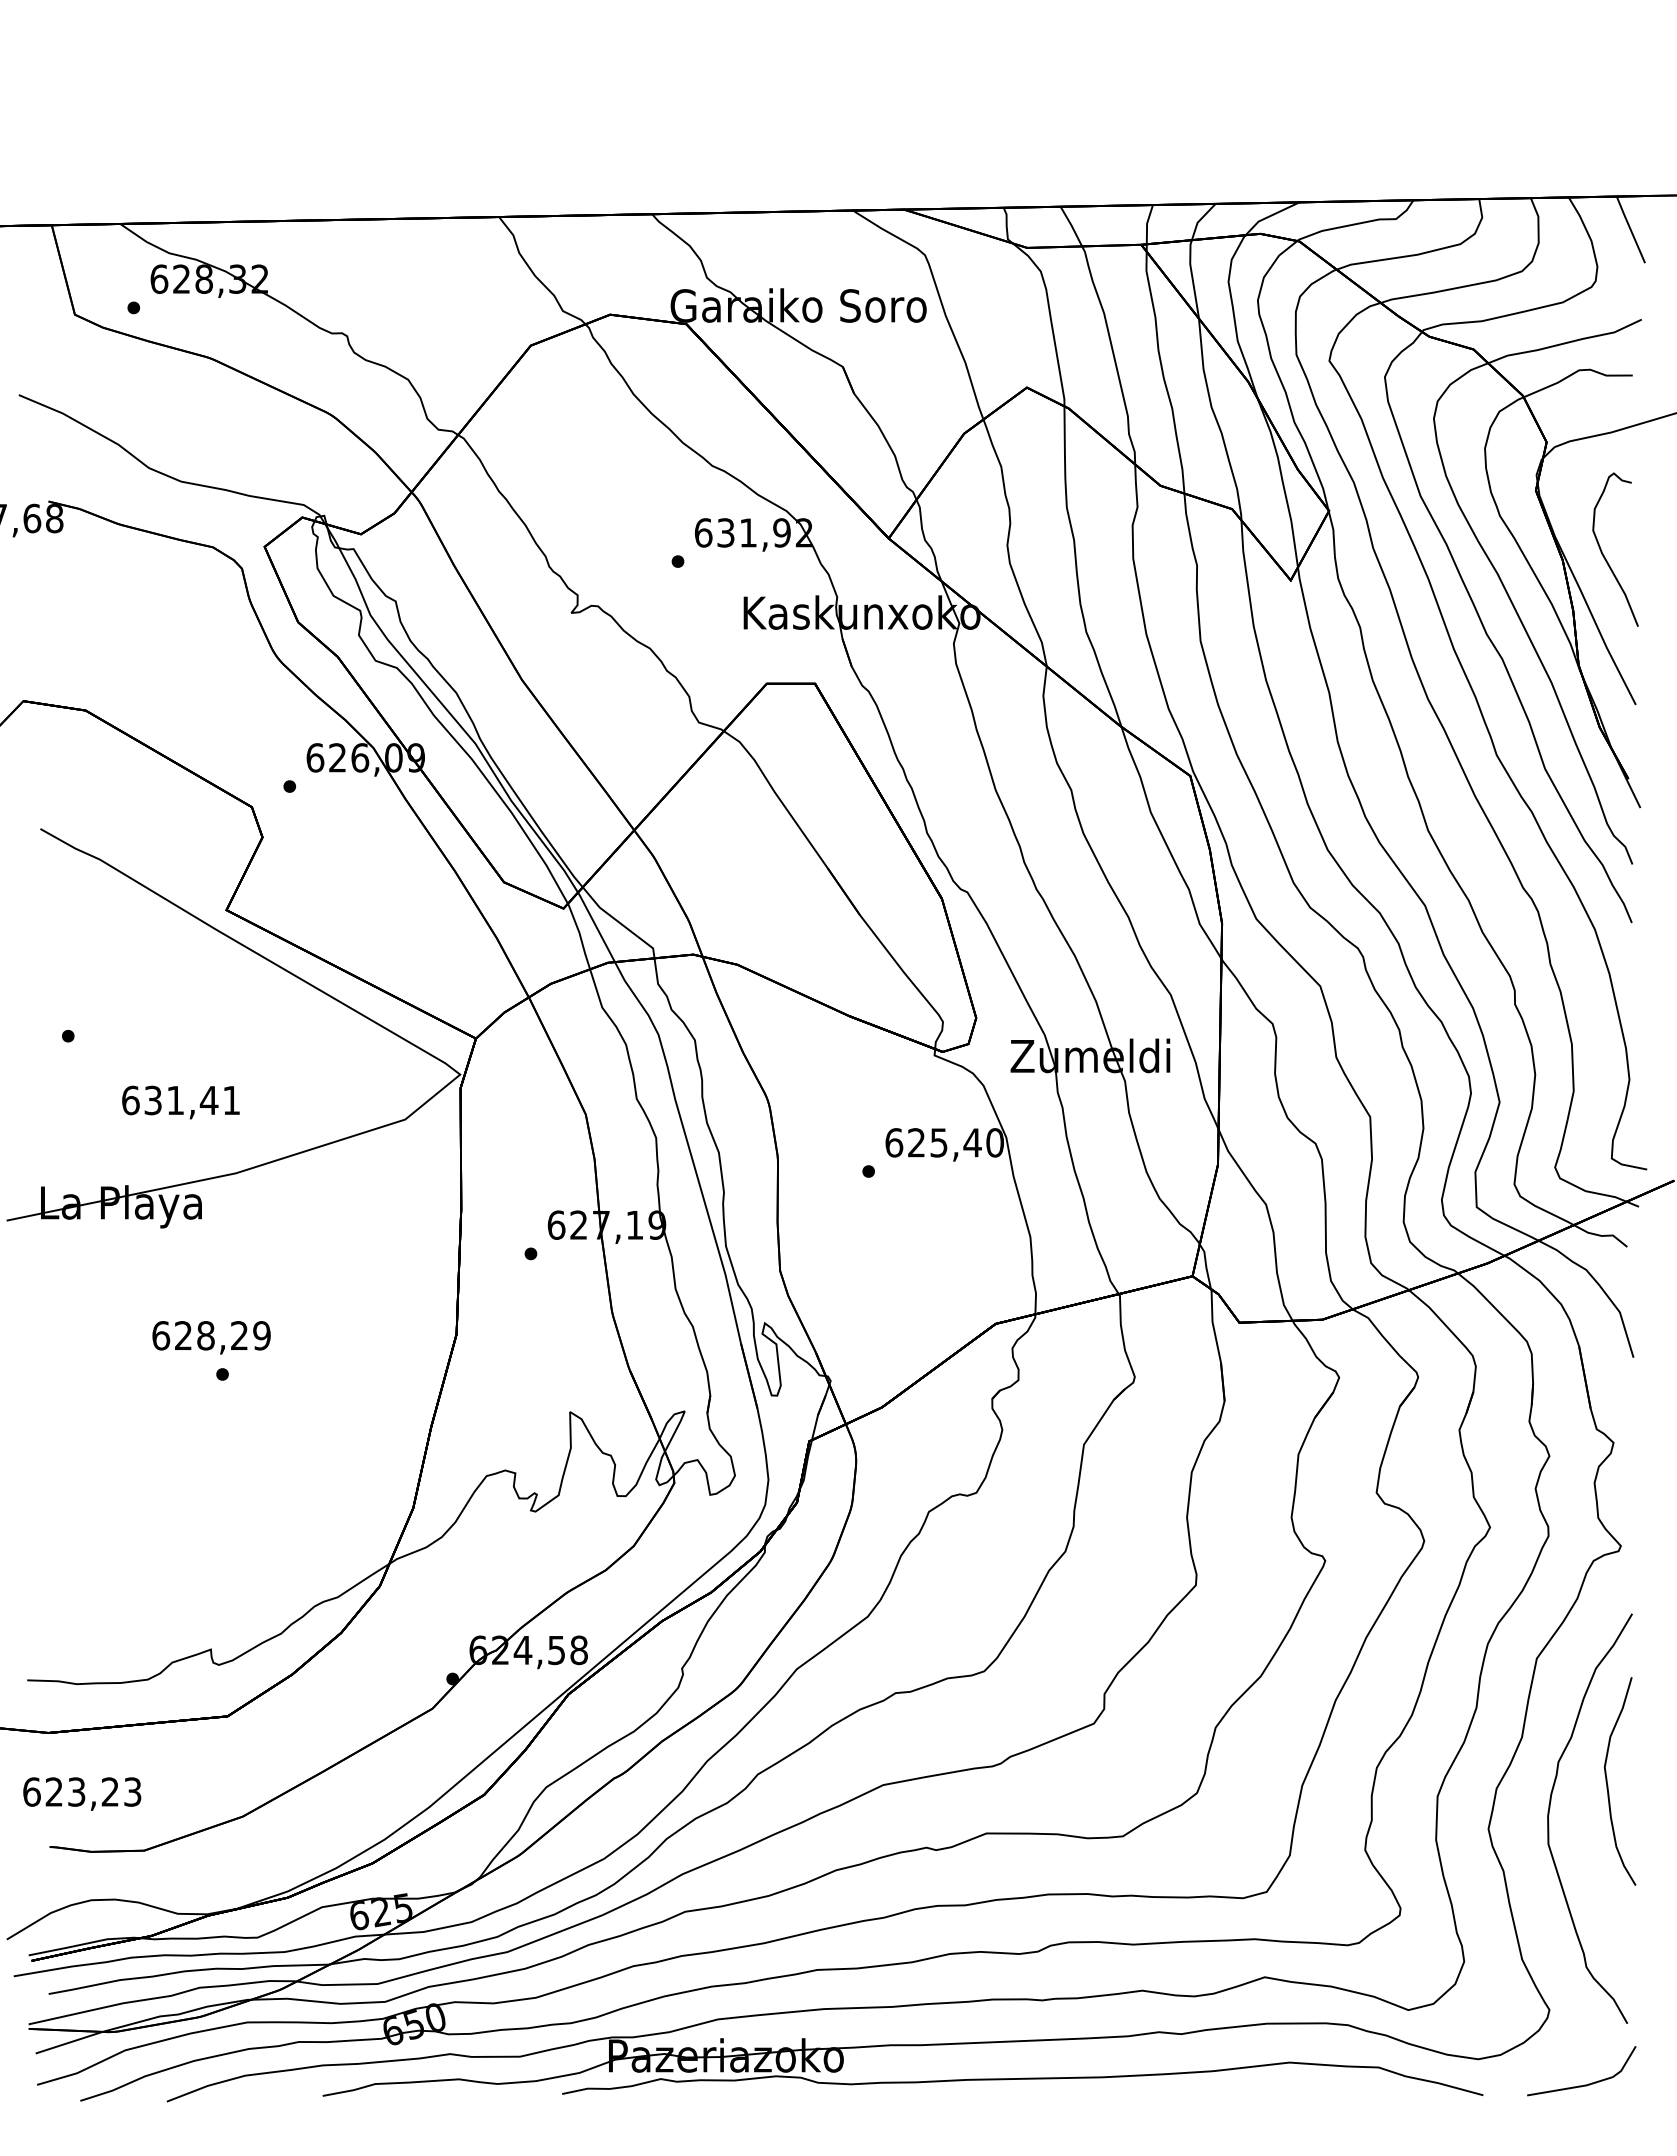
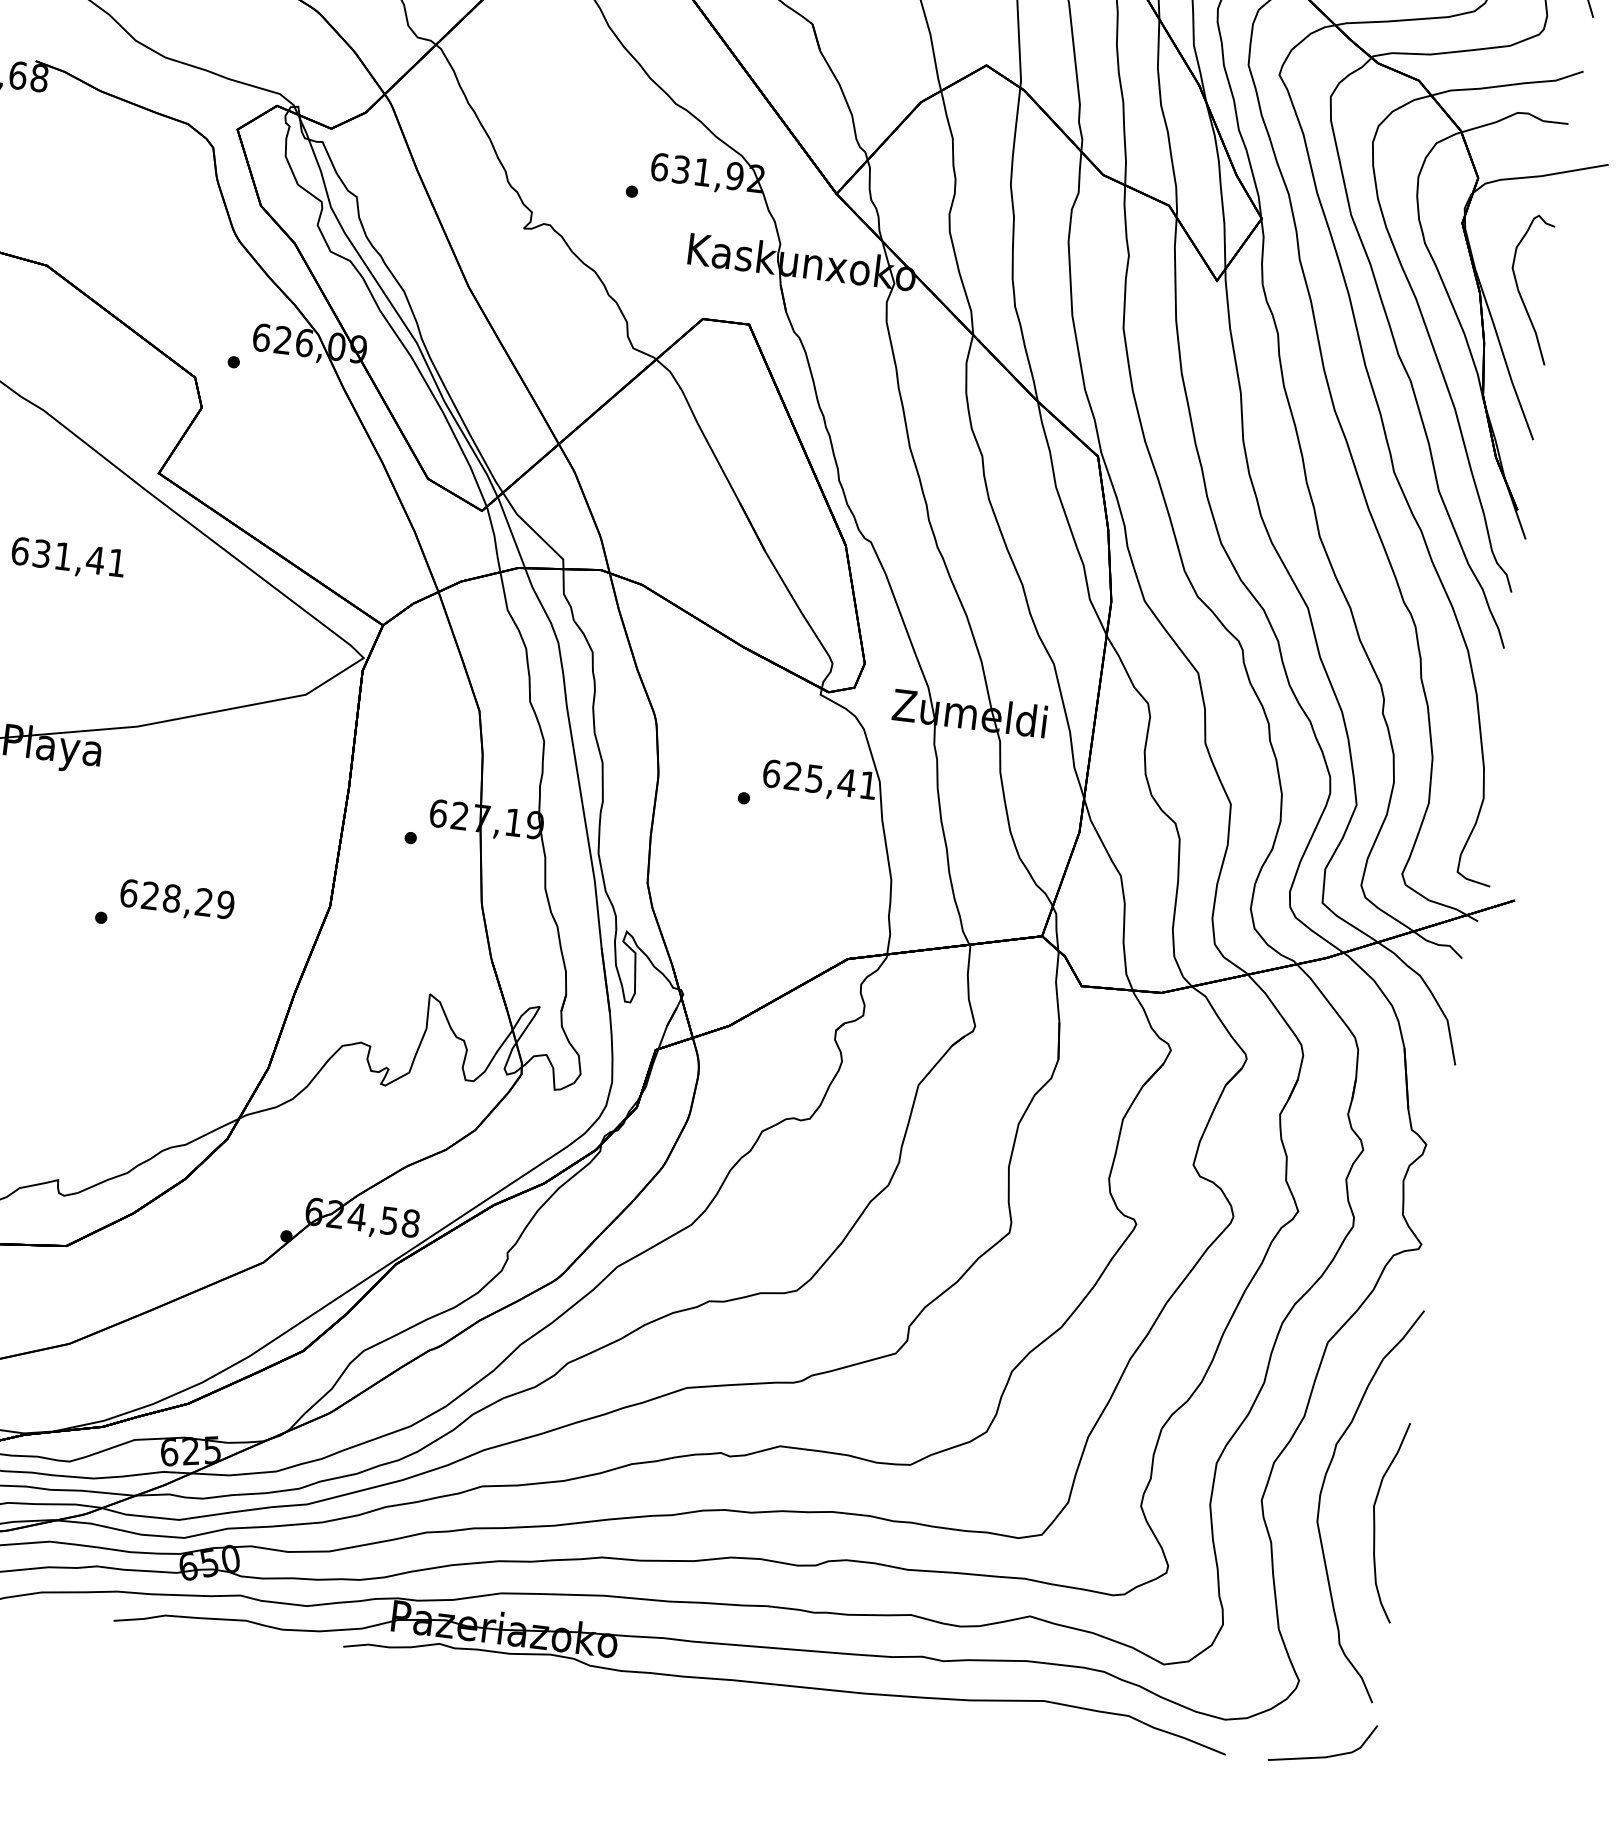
text: (180, 1102) -> (67, 558), moved
text: (994, 1142) -> (867, 785), 625,40 -> 625,41
text: (211, 1337) -> (177, 900), moved
curve: (1608, 1785) -> (1375, 1524), moved

